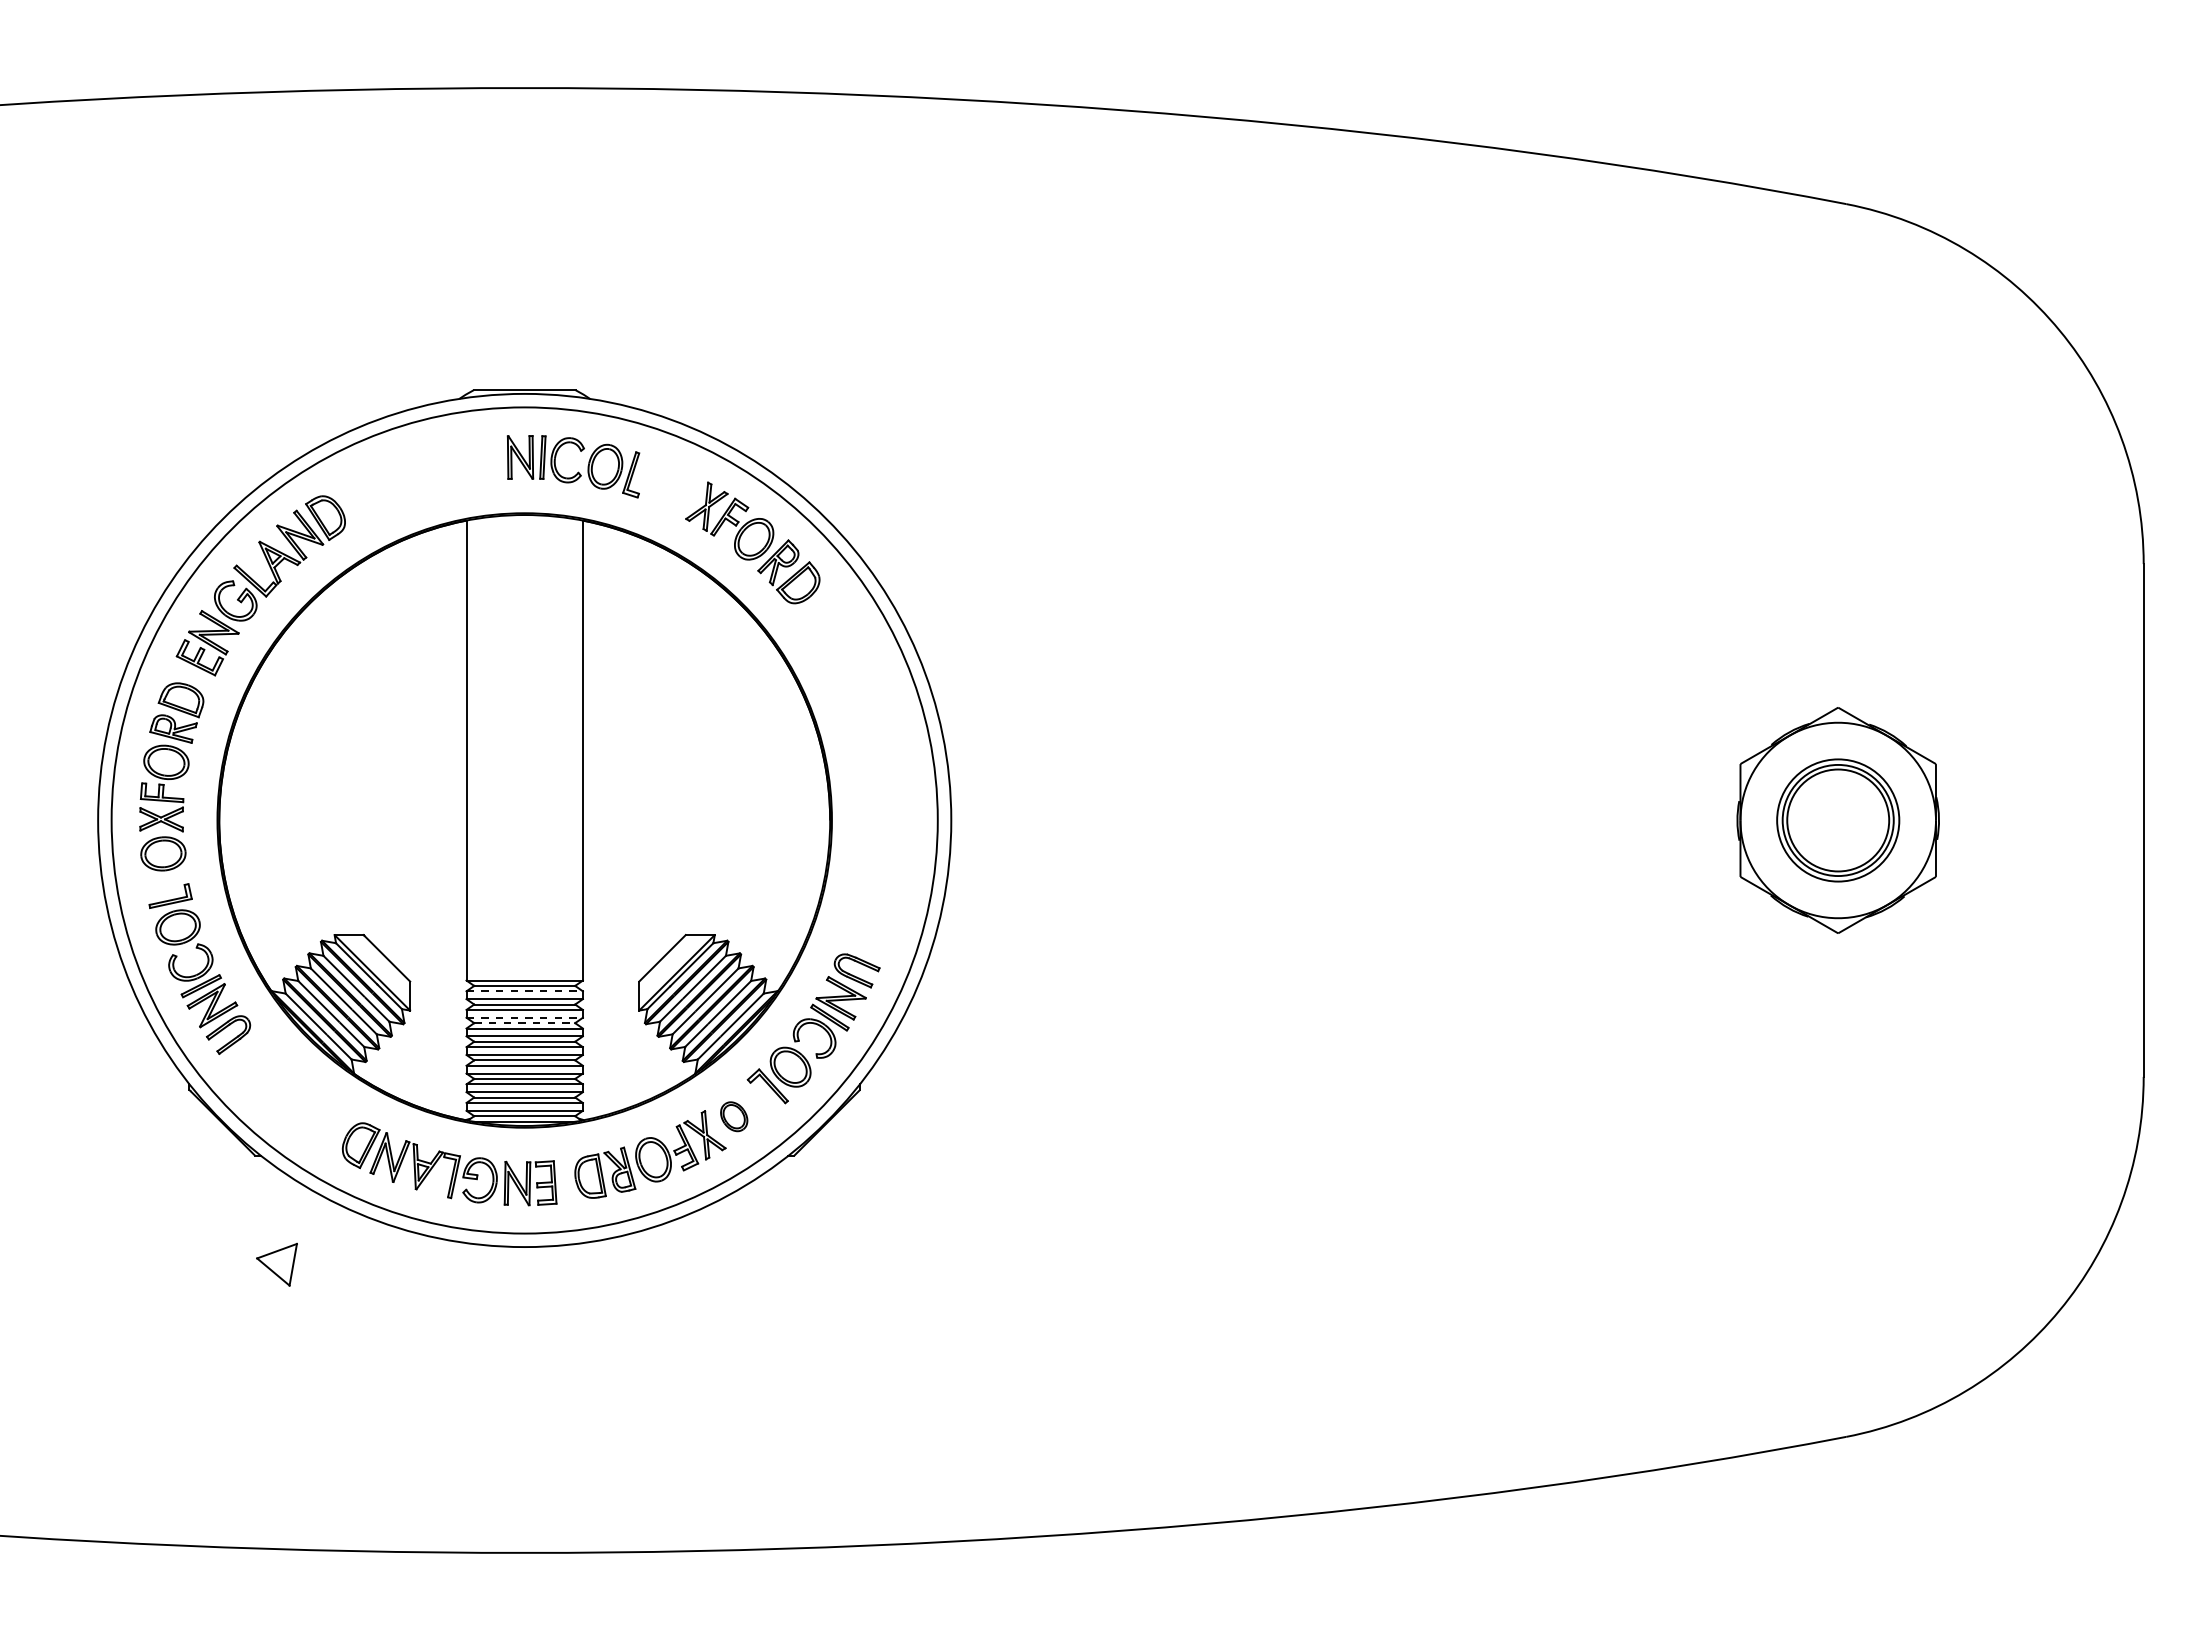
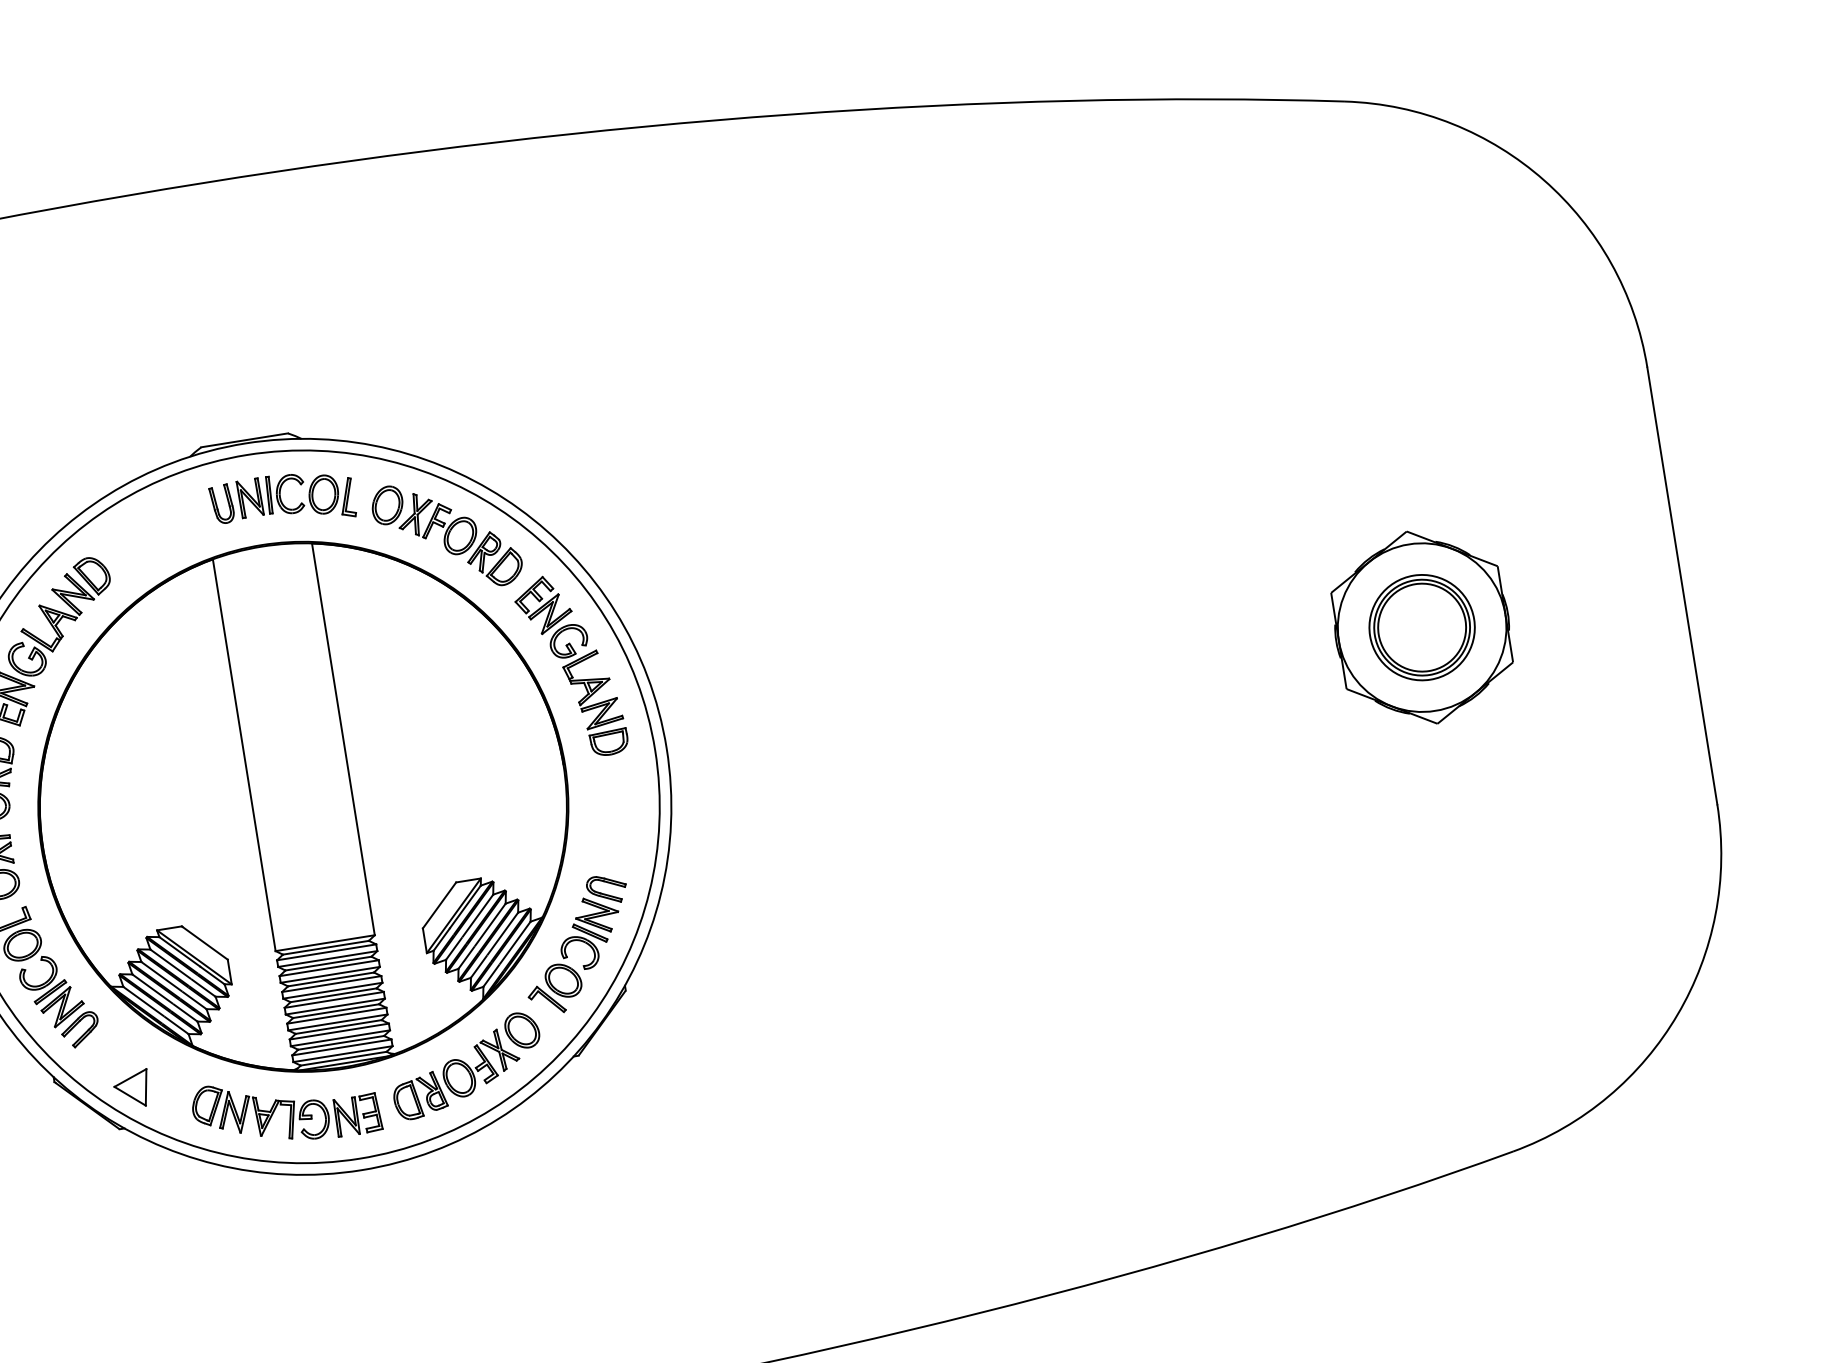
part: (486, 459) -> (221, 504), added
part: (676, 490) -> (387, 505), added
part: (856, 708) -> (570, 666), added
line: (525, 991) -> (327, 952), dashed -> solid
line: (525, 1017) -> (330, 974), dashed -> solid
line: (525, 1023) -> (331, 979), dashed -> solid
part: (733, 1116) -> (521, 1030), size x1.43
part: (276, 1264) -> (131, 1089), moved

